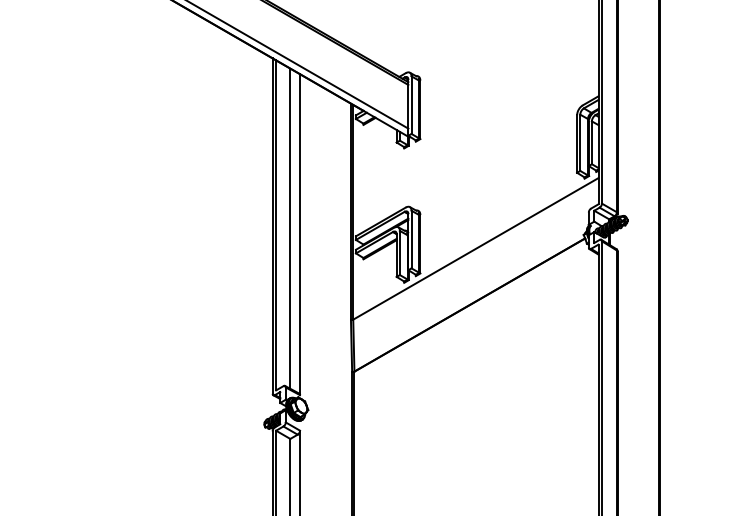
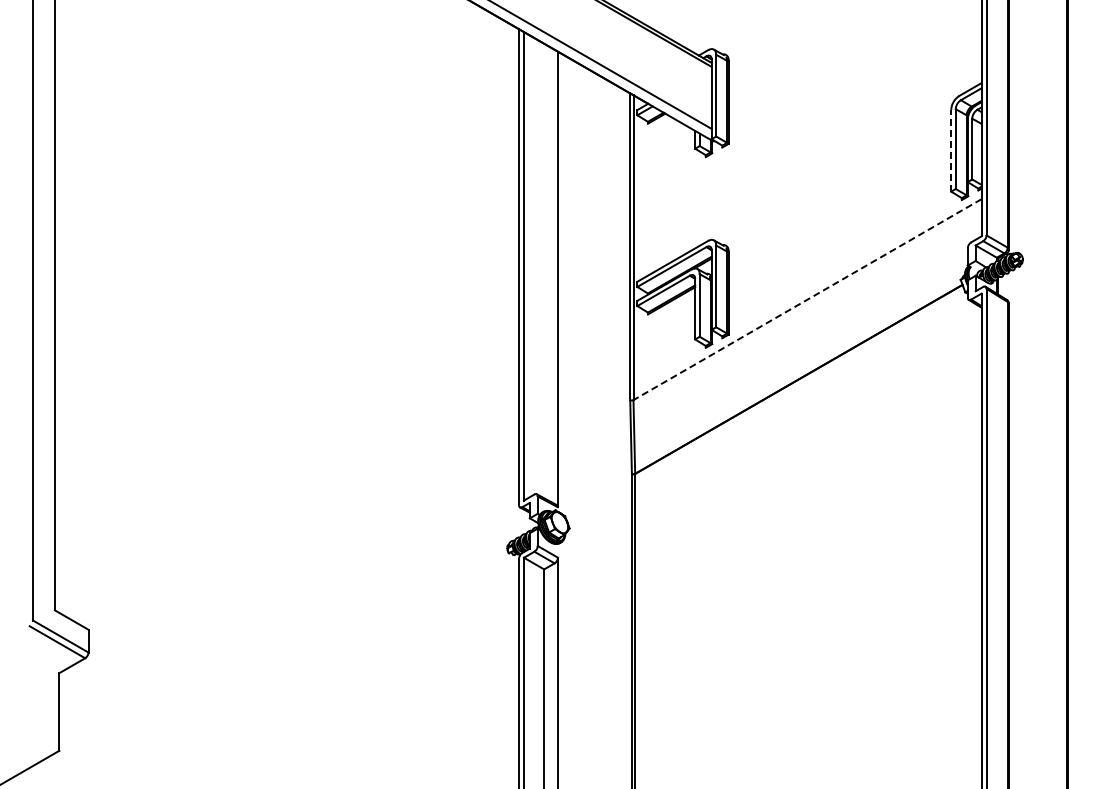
line: (577, 143) -> (951, 150), solid -> dashed
line: (290, 228) -> (544, 270), removed
line: (475, 248) -> (807, 299), solid -> dashed

